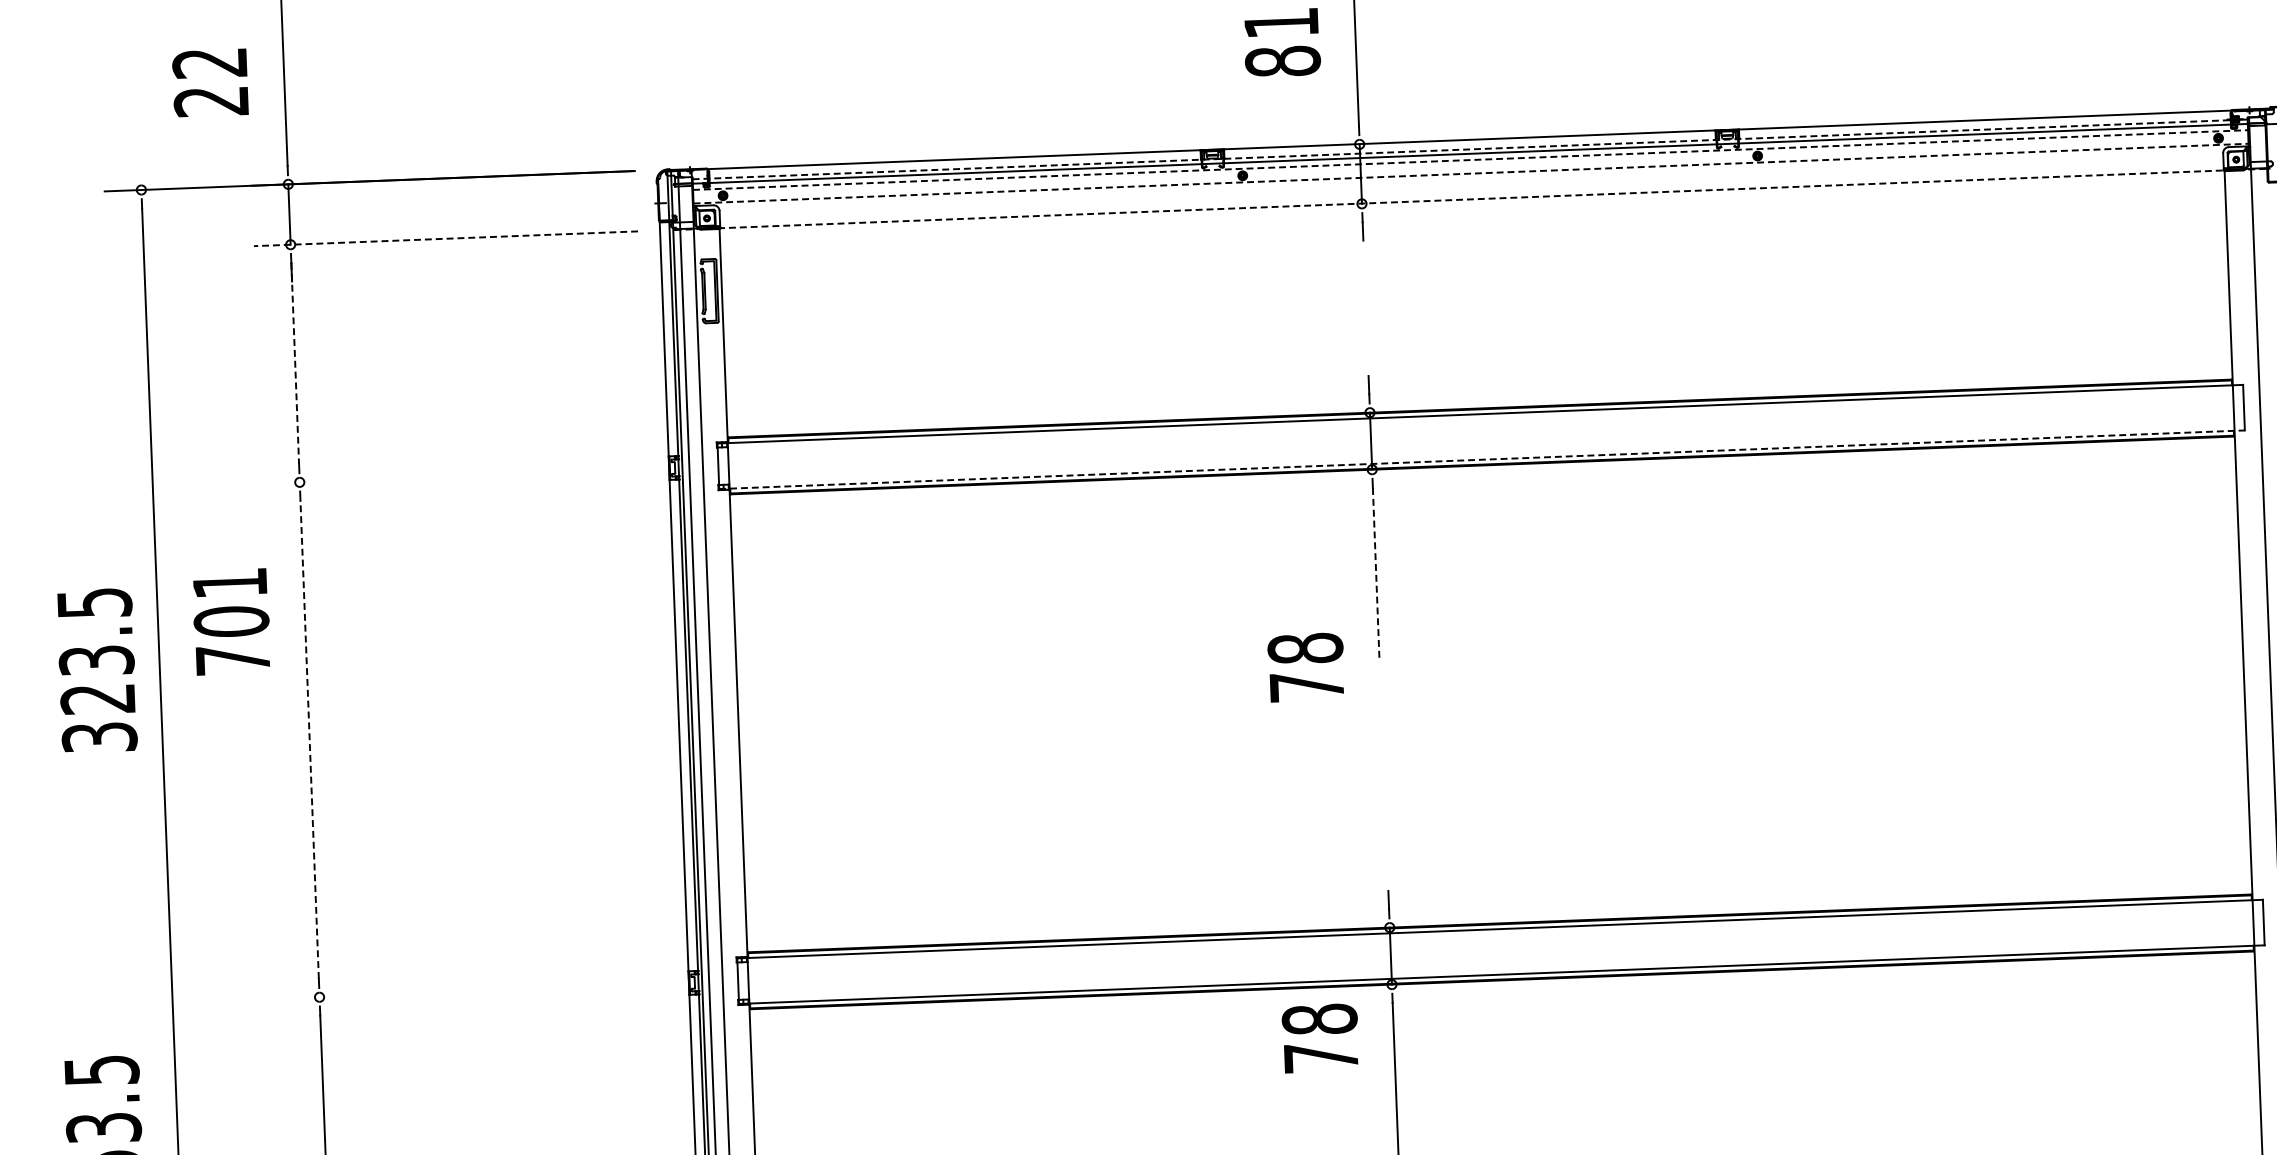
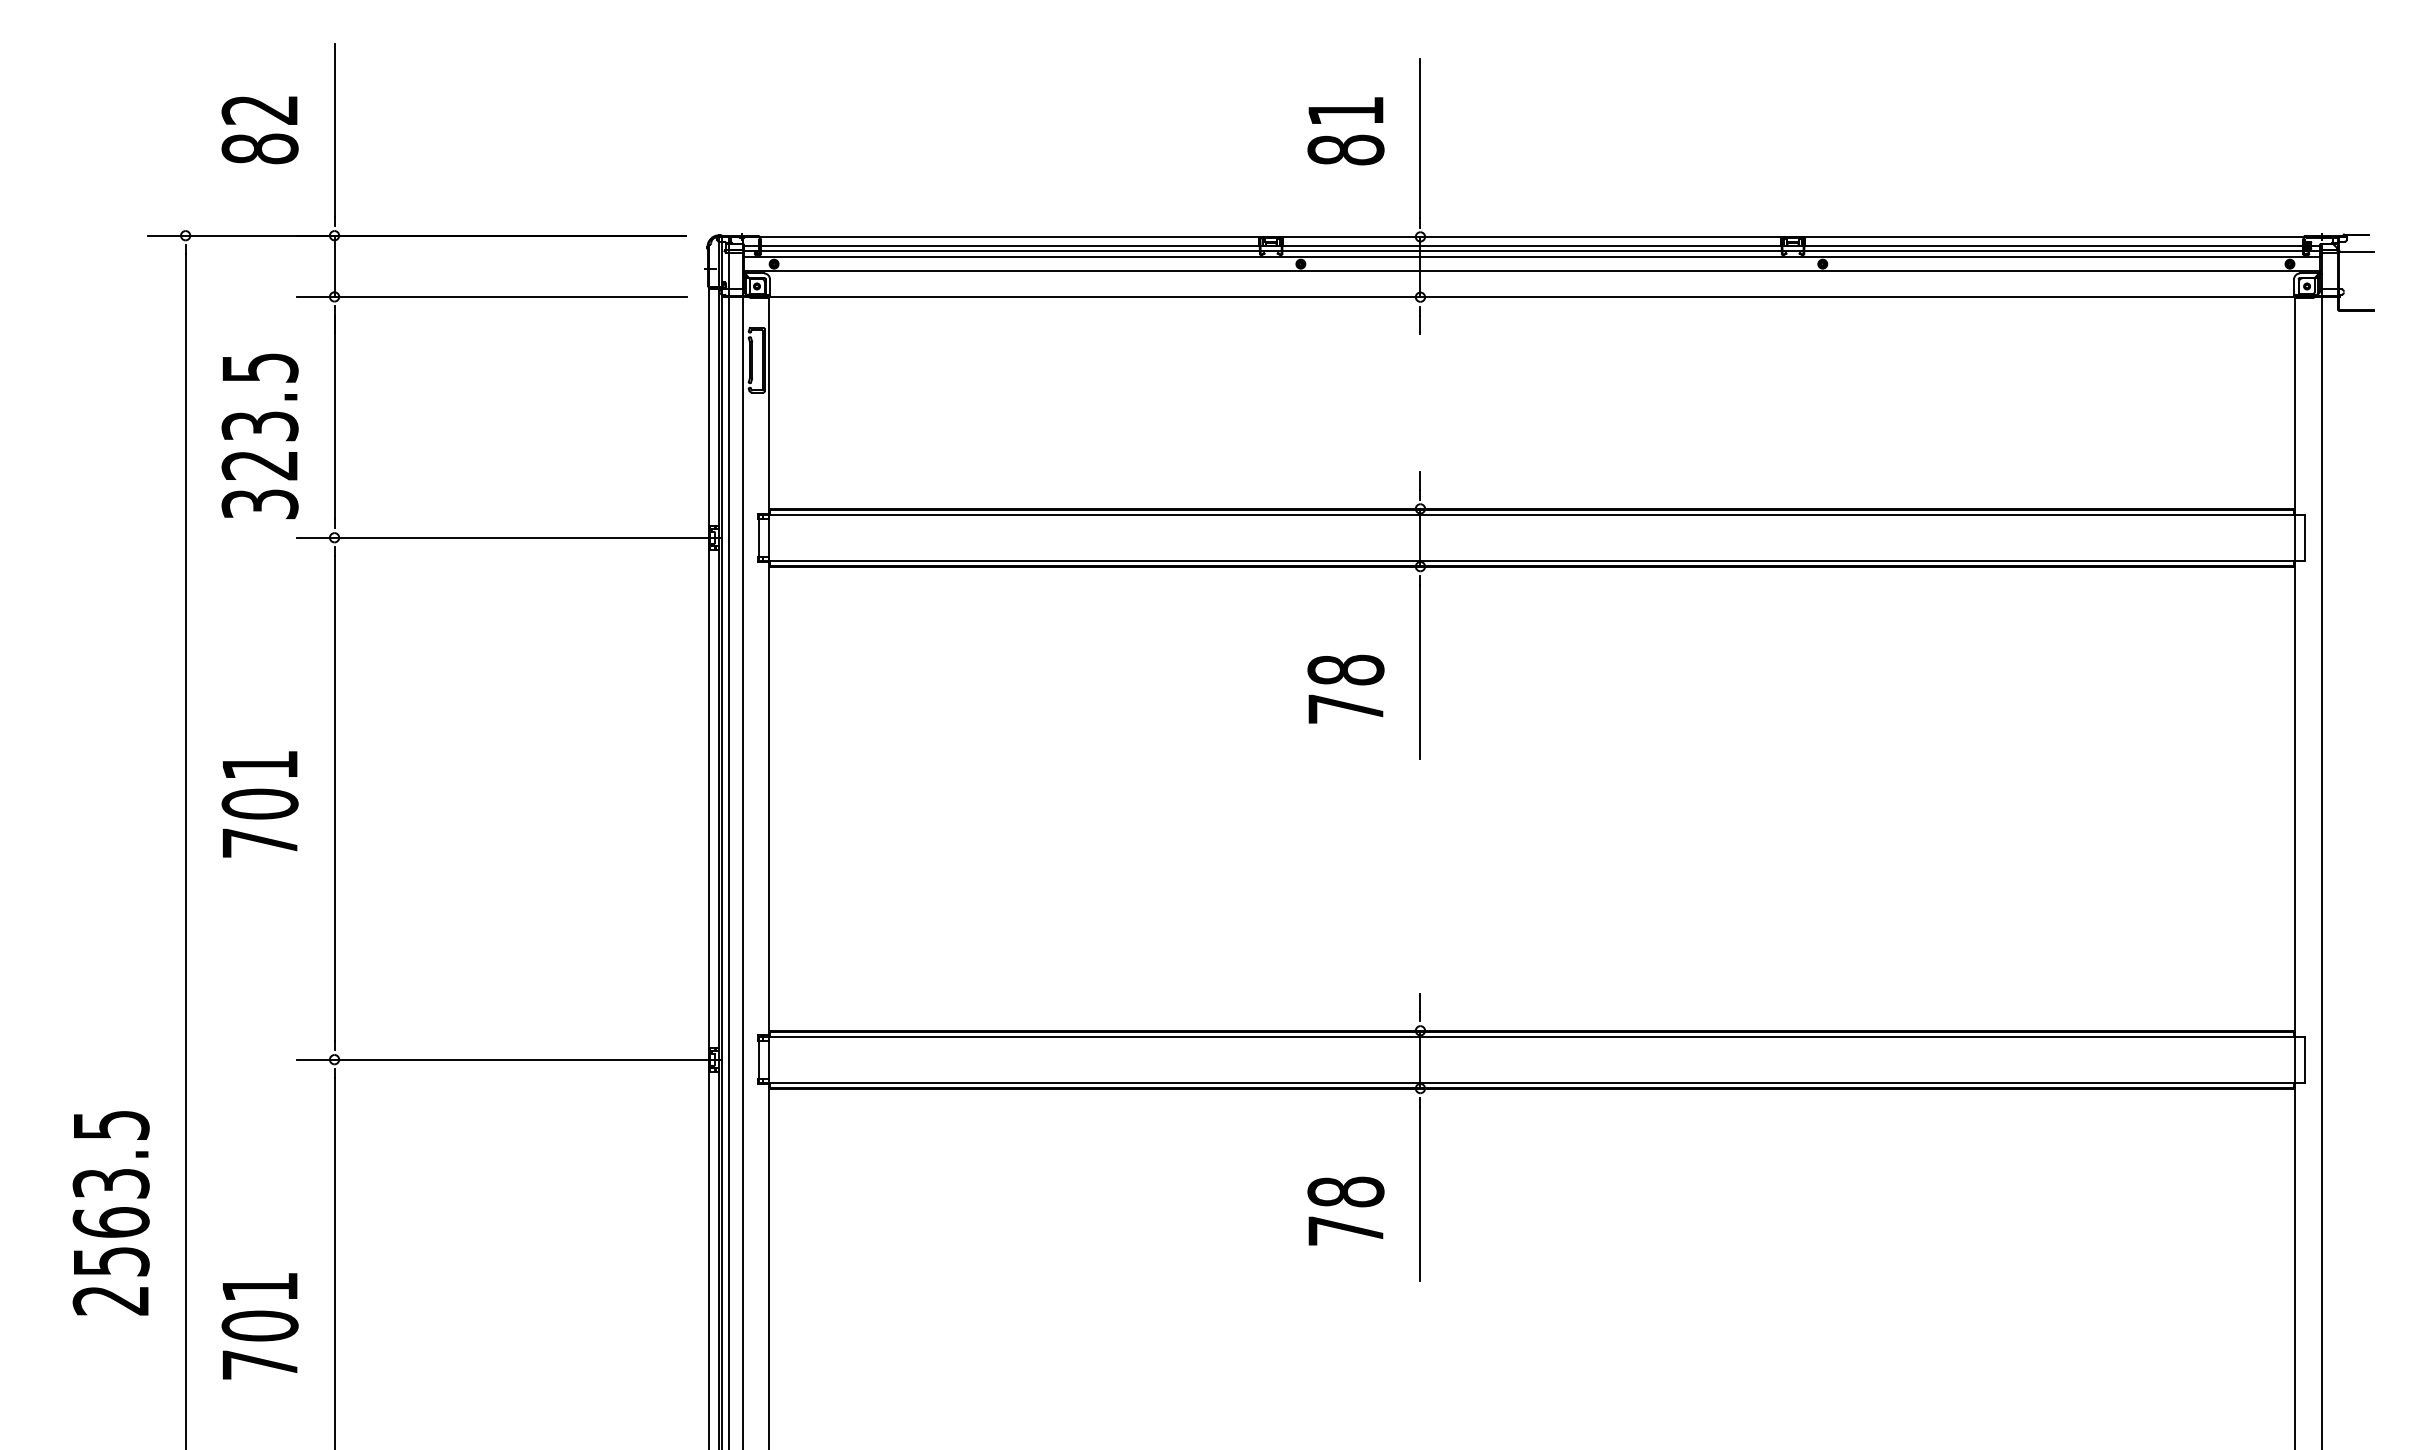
text: (210, 101) -> (259, 148), 22 -> 82
line: (1461, 149) -> (1523, 246), dashed -> solid
line: (1471, 160) -> (1532, 257), dashed -> solid
line: (1471, 173) -> (1532, 270), dashed -> solid
line: (1472, 198) -> (1532, 296), dashed -> solid
line: (445, 238) -> (491, 296), dashed -> solid
line: (295, 363) -> (334, 417), dashed -> solid
line: (1482, 459) -> (1532, 560), dashed -> solid
line: (472, 475) -> (509, 537), added
line: (1376, 574) -> (1420, 672), dashed -> solid
text: (230, 622) -> (259, 804), moved
text: (1305, 666) -> (1345, 688), moved
text: (96, 669) -> (259, 435), moved
line: (309, 739) -> (334, 798), dashed -> solid
line: (492, 990) -> (509, 1059), added
text: (1319, 1037) -> (1345, 1210), moved

